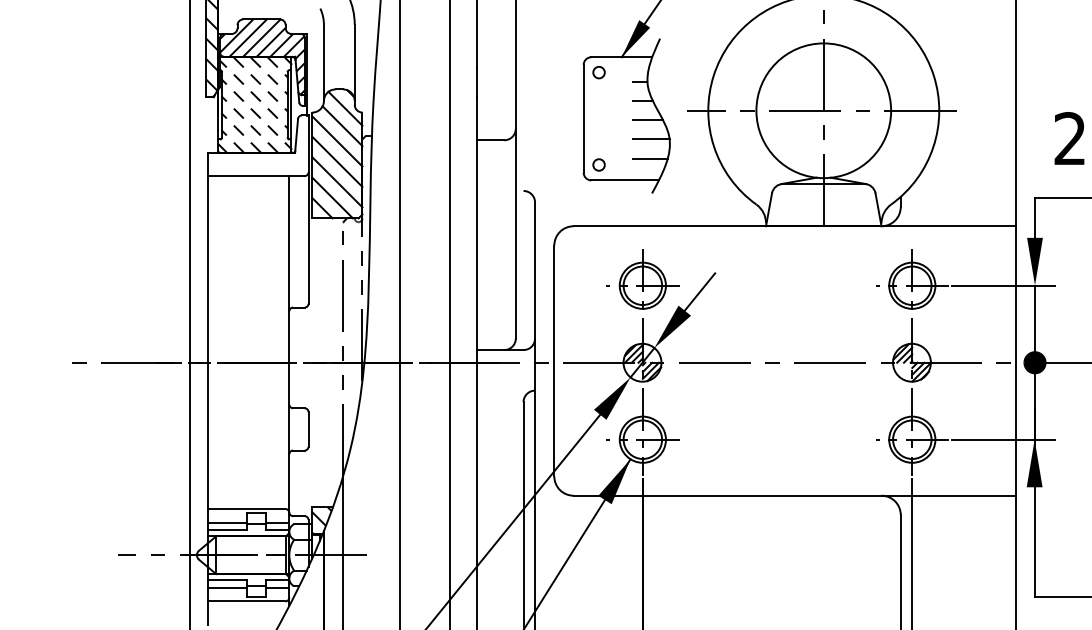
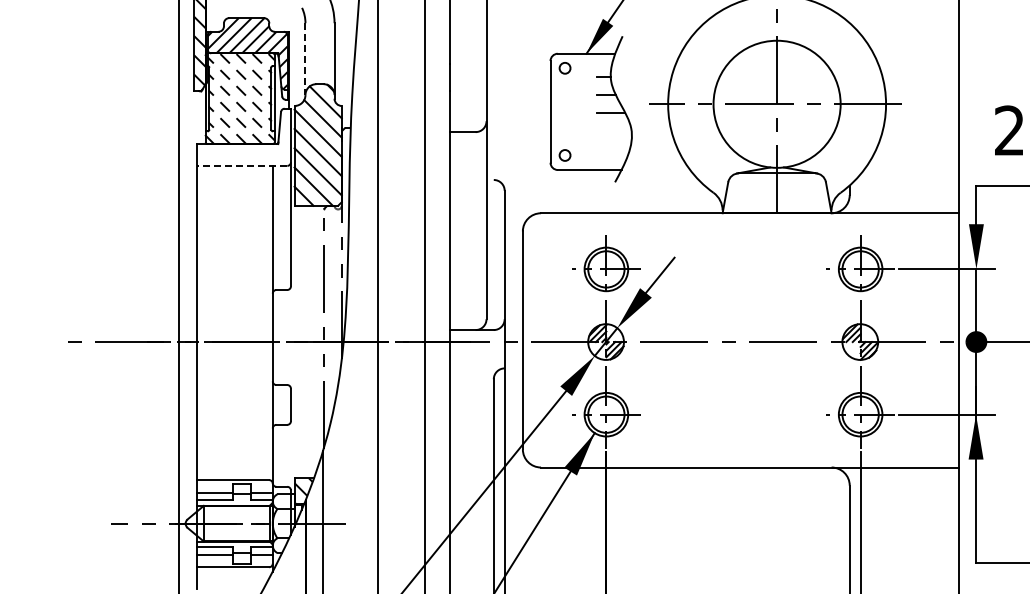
line: (323, 63) -> (305, 59), solid -> dashed
line: (650, 139) -> (613, 131), removed
line: (649, 158) -> (612, 149), removed
line: (256, 175) -> (241, 165), solid -> dashed

